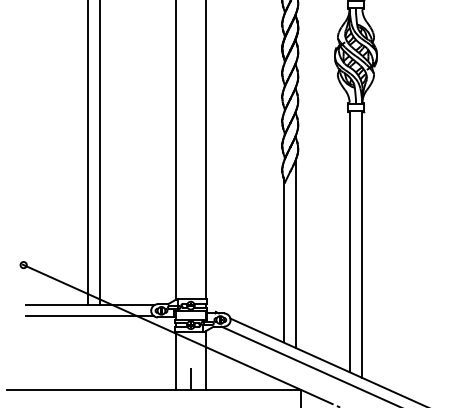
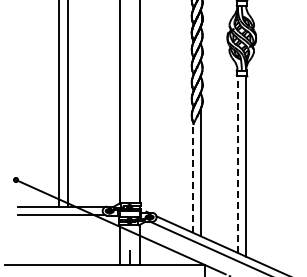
line: (349, 242) -> (237, 164), solid -> dashed
line: (283, 259) -> (192, 176), solid -> dashed

